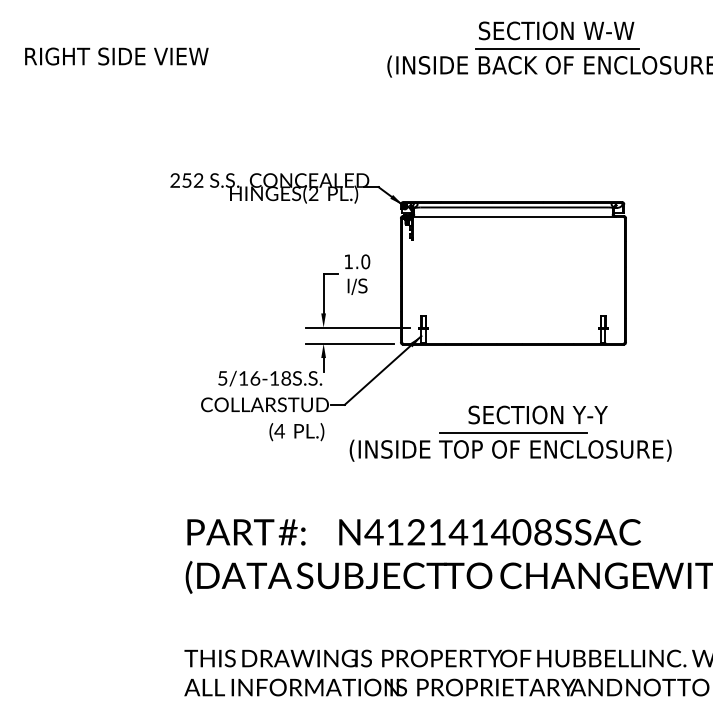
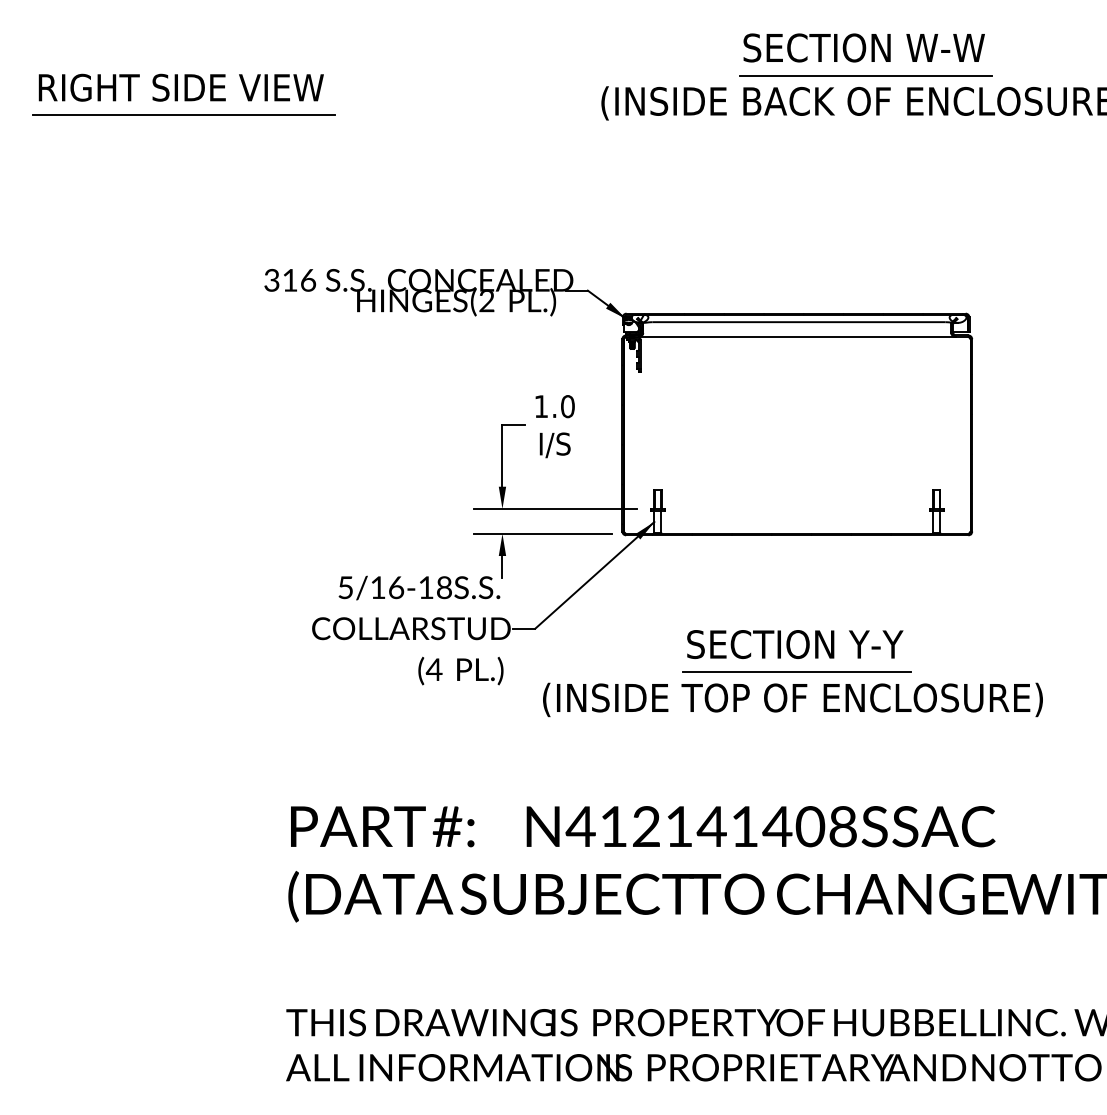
line: (118, 73) -> (183, 114), added
text: (186, 180) -> (289, 280), 252 -> 316
text: (537, 414) -> (794, 643), moved

